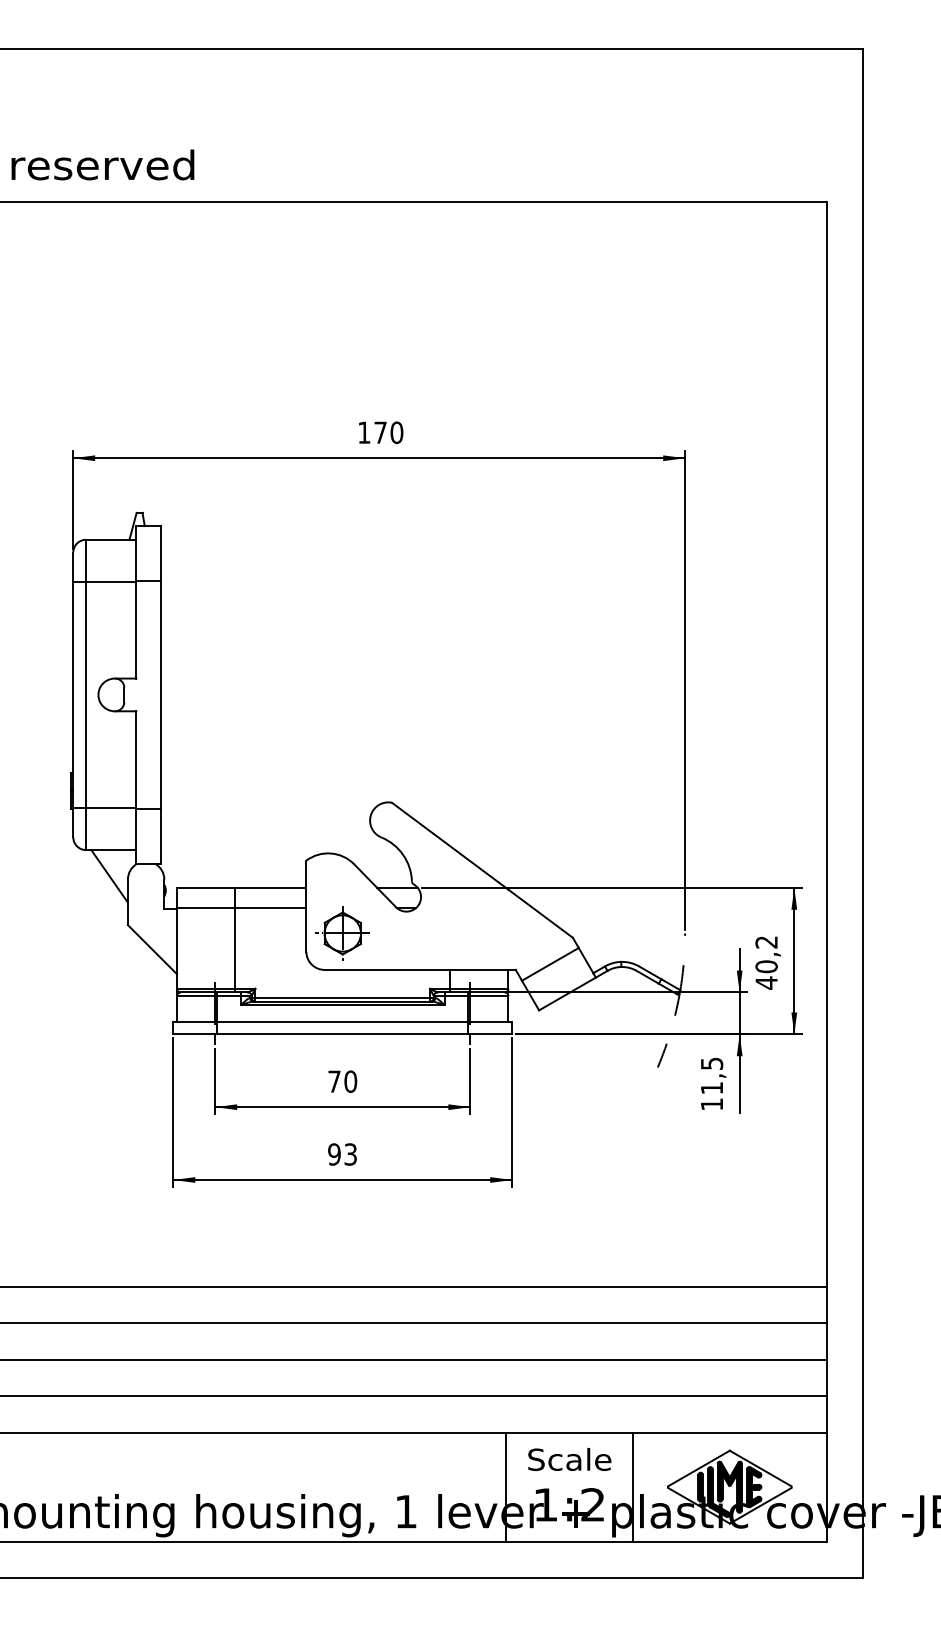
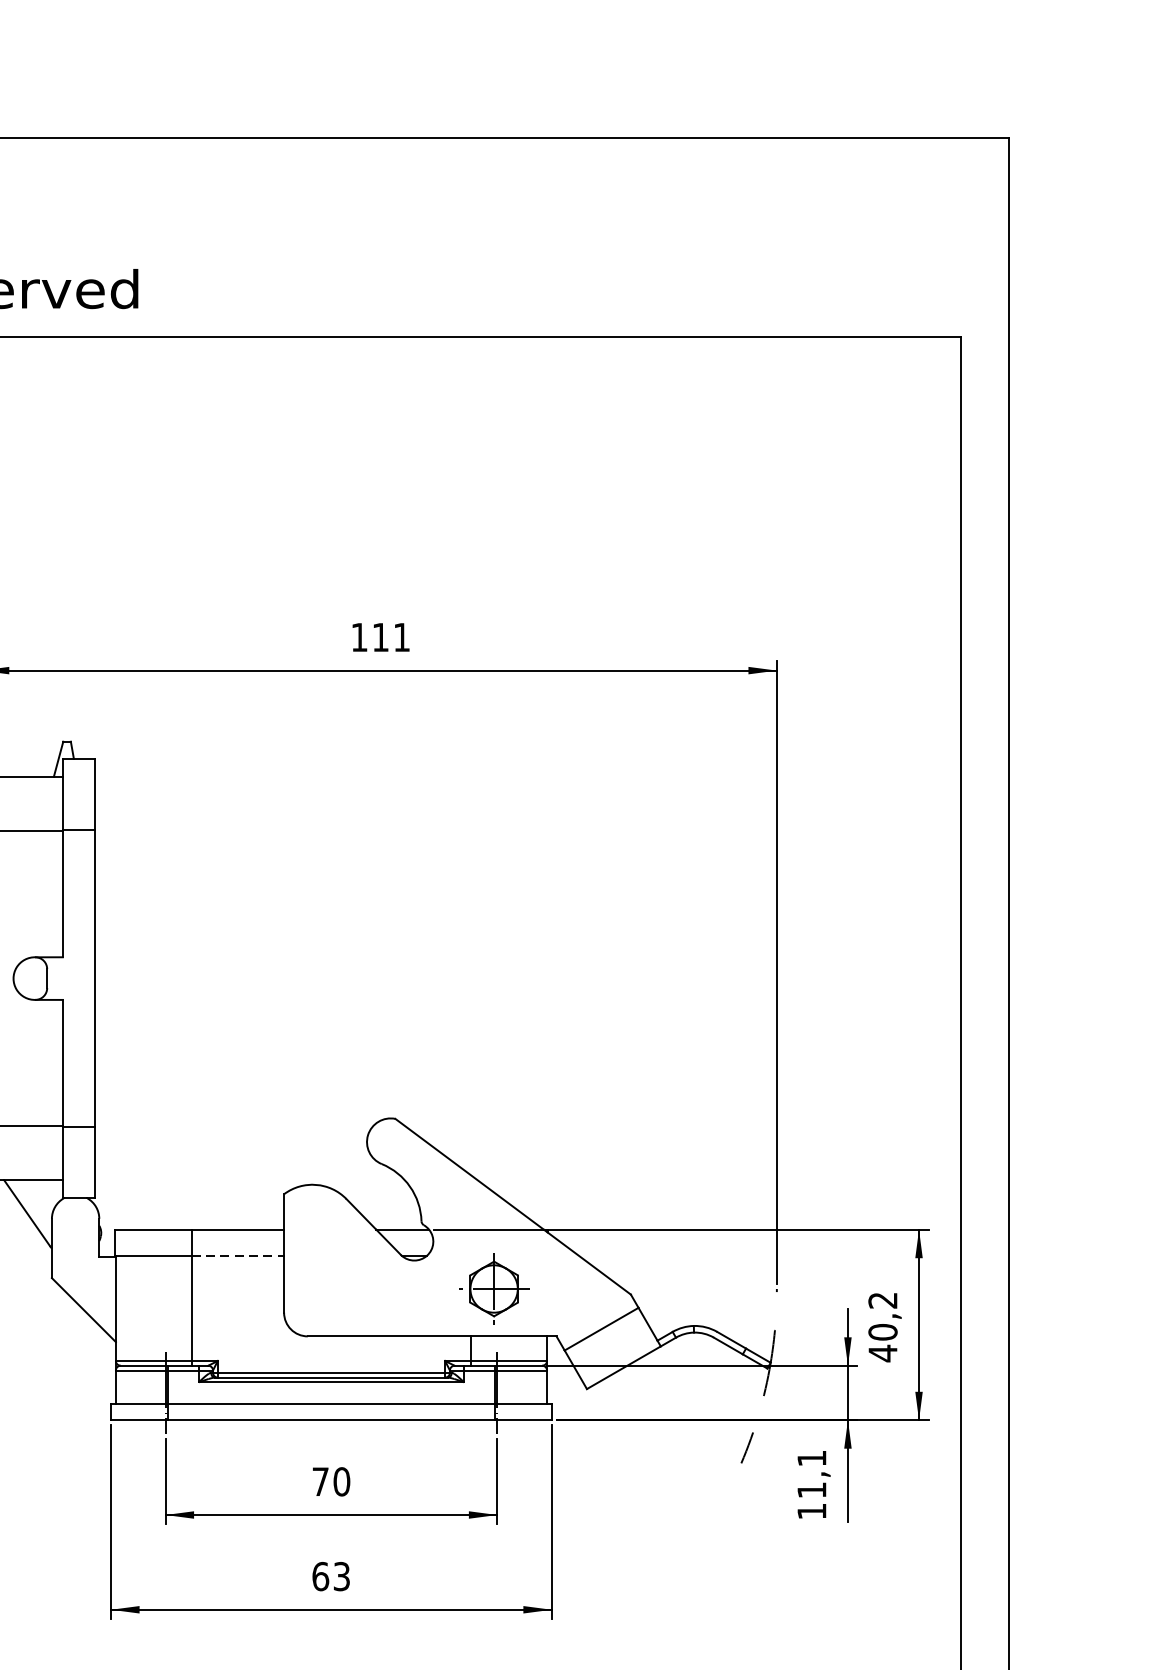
text: (388, 432) -> (390, 637), 170 -> 111
line: (270, 908) -> (237, 1256), solid -> dashed
part: (342, 933) -> (493, 1289), moved
text: (712, 1063) -> (812, 1458), 11,5 -> 11,1
text: (334, 1154) -> (320, 1576), 93 -> 63

